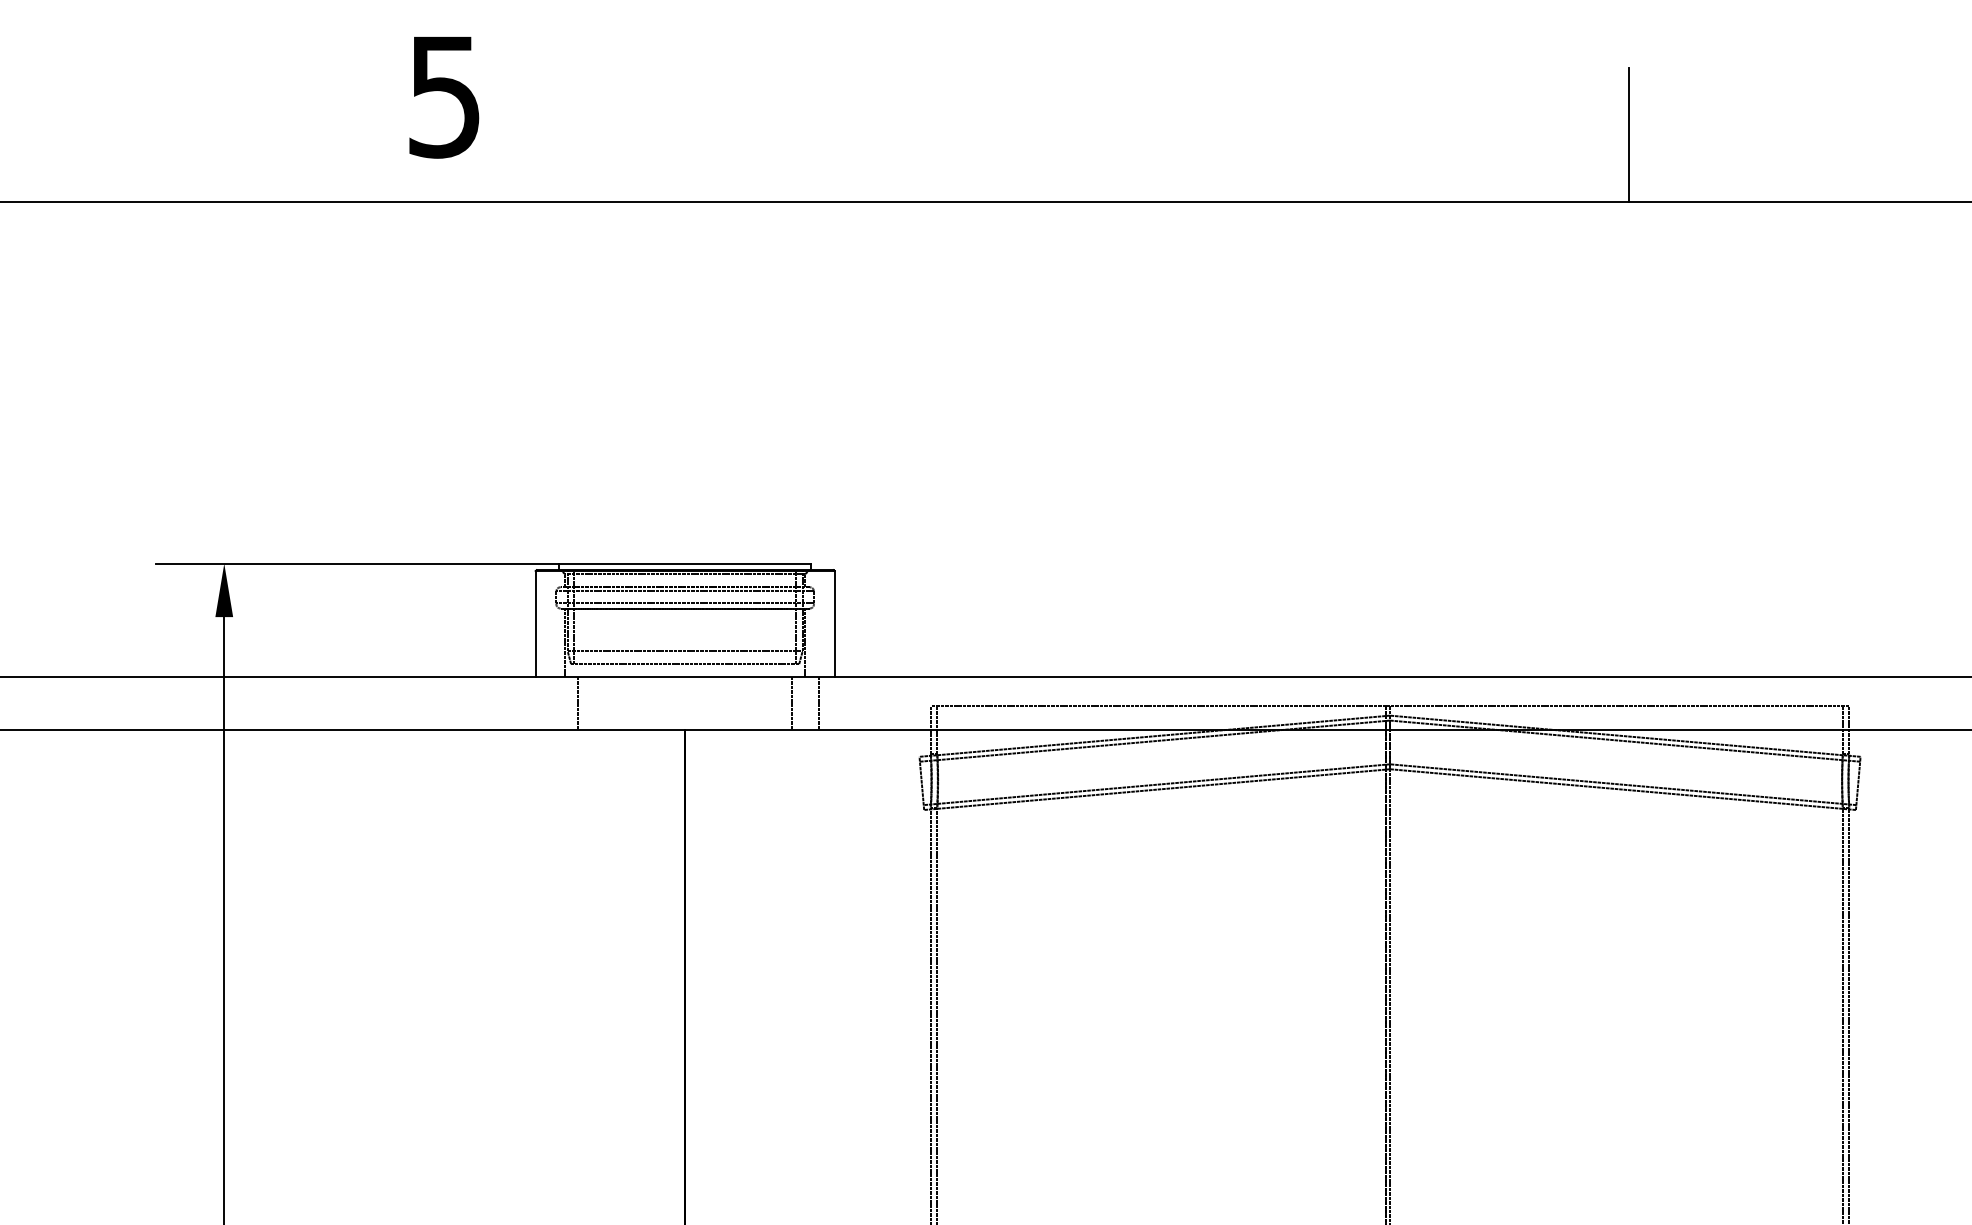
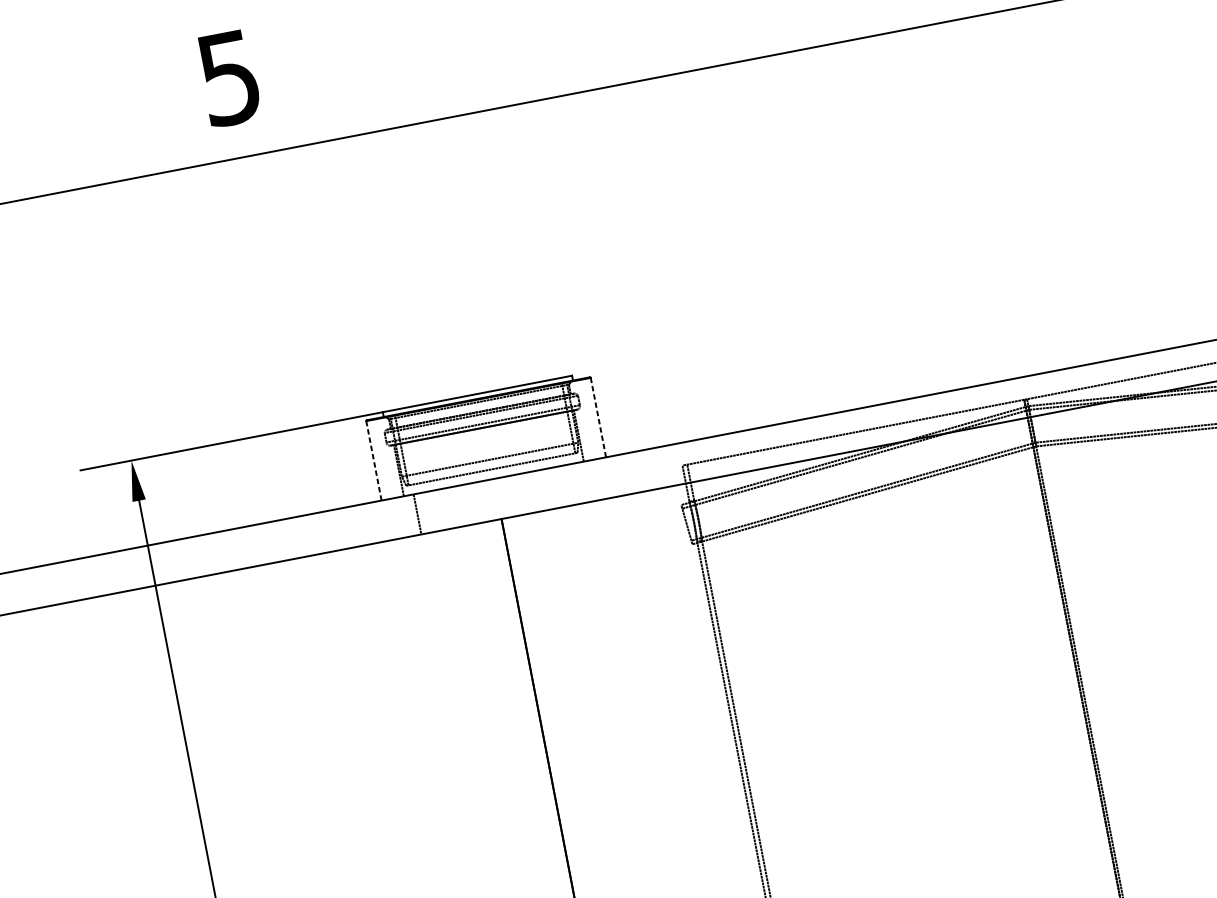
line: (535, 623) -> (373, 460), solid -> dashed
line: (834, 623) -> (598, 417), solid -> dashed
line: (791, 703) -> (577, 483), removed
line: (818, 703) -> (597, 479), removed

